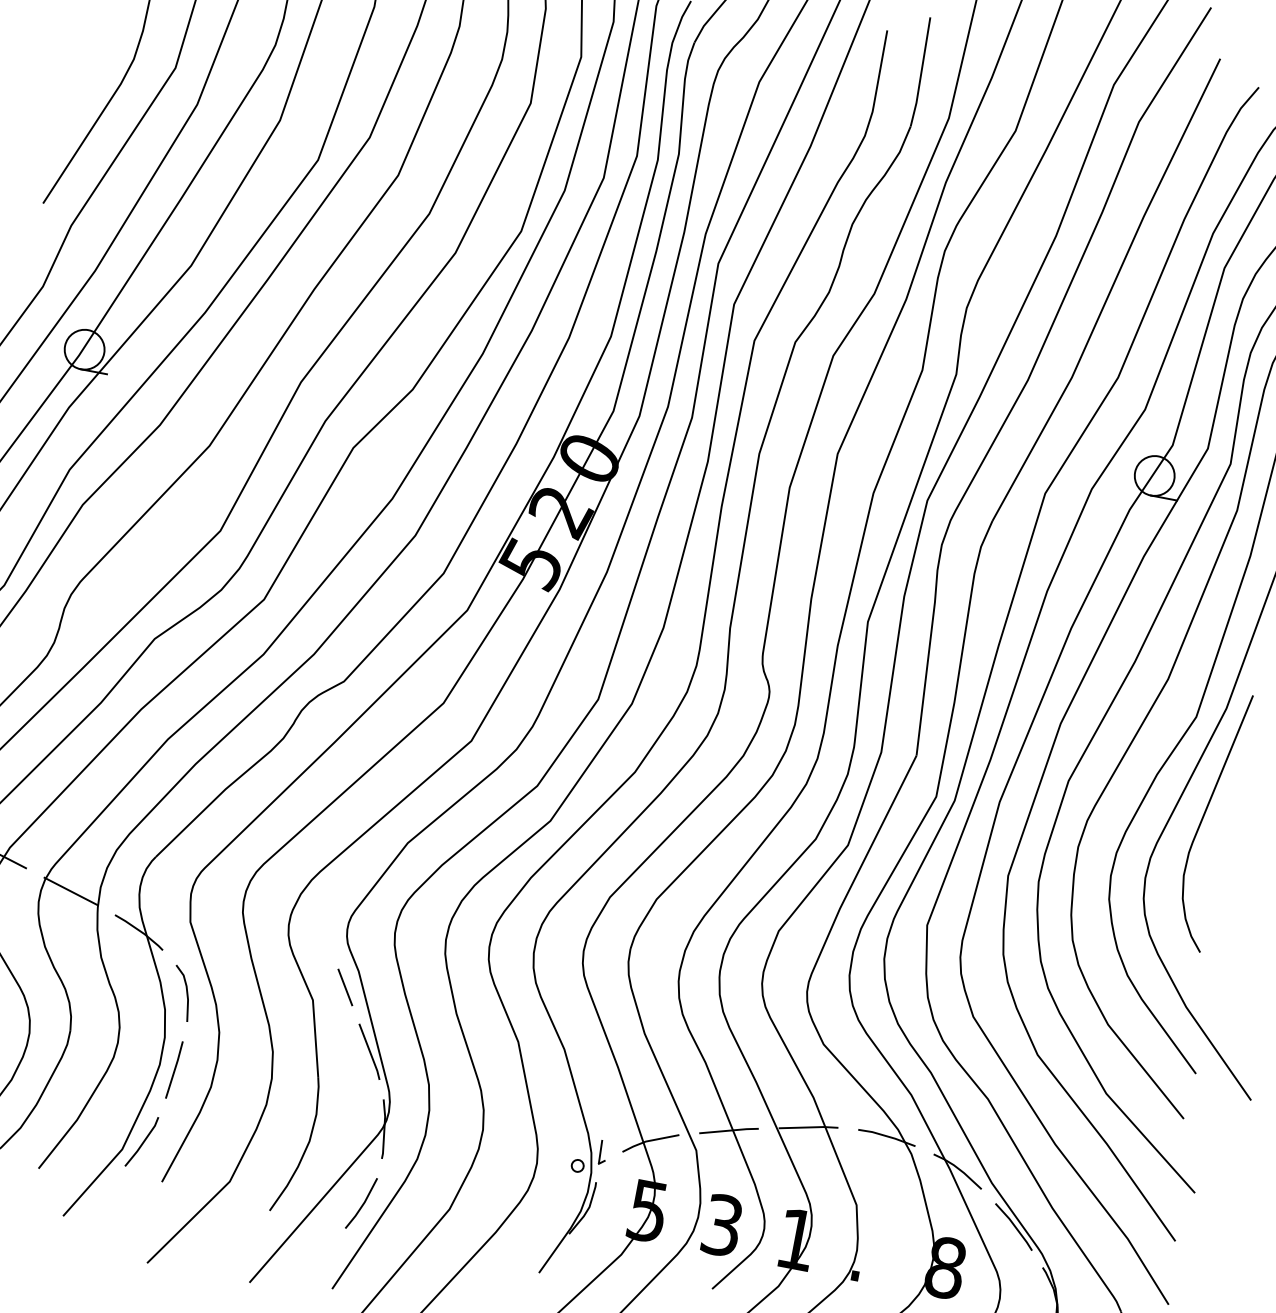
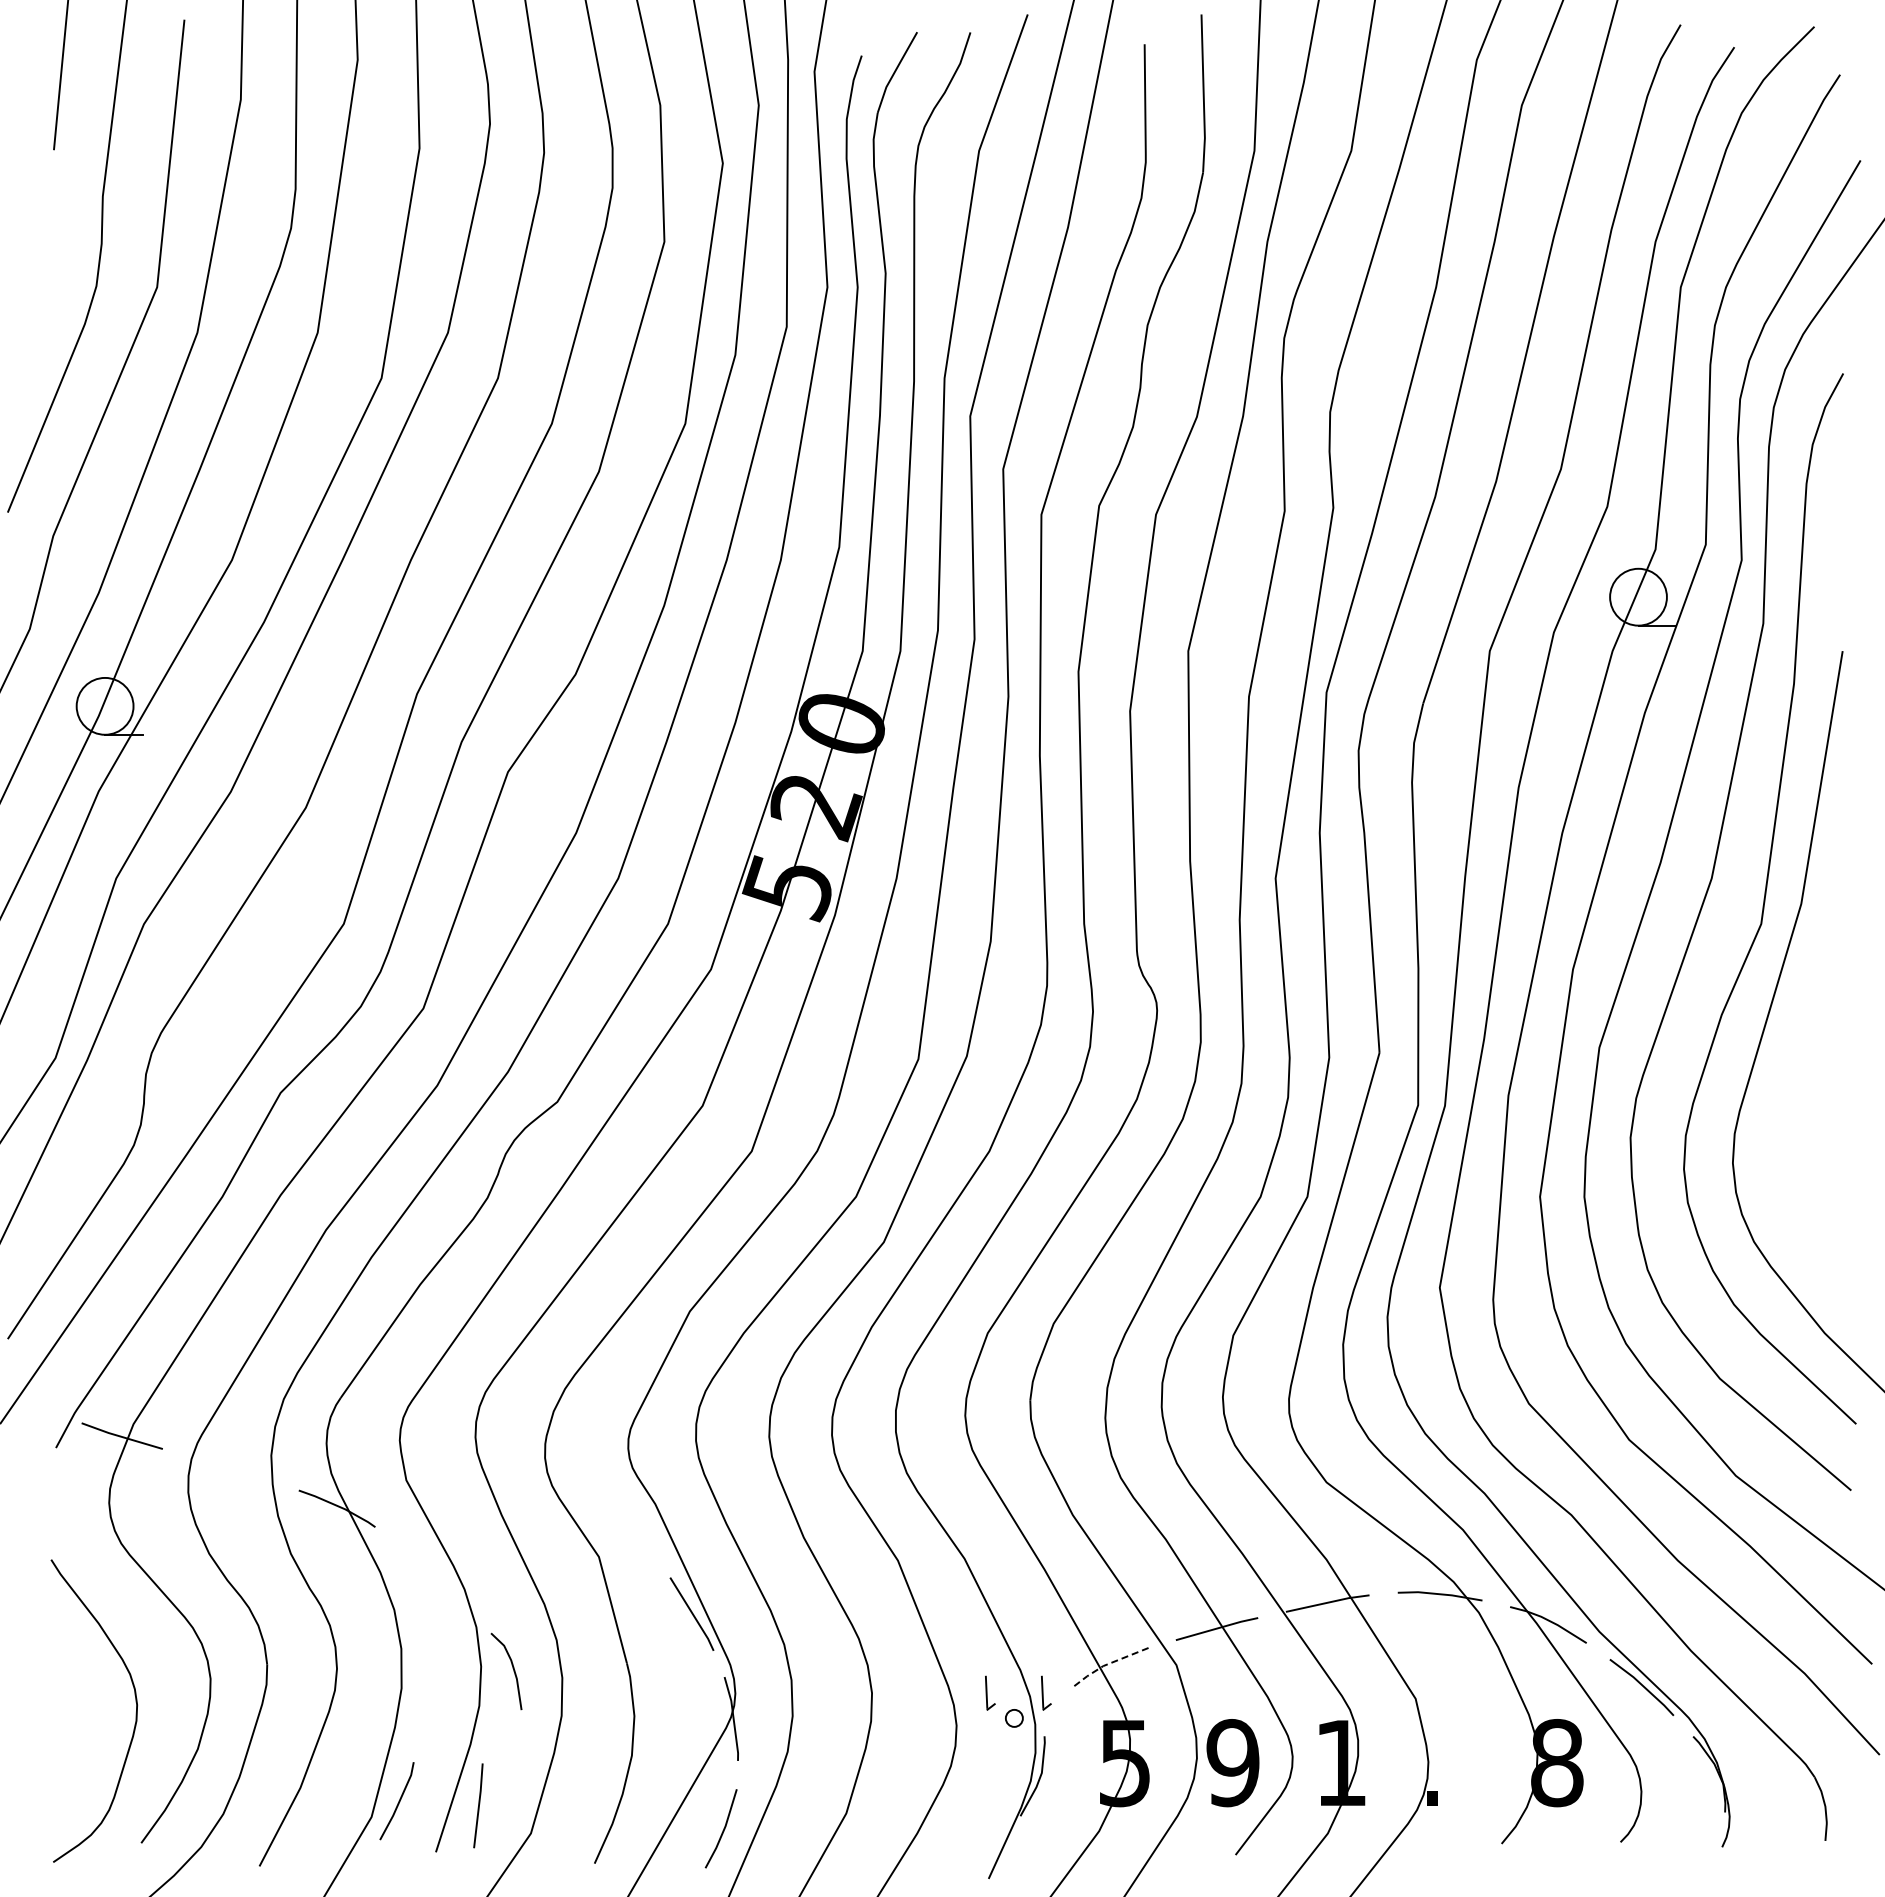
curve: (1203, 818) -> (1798, 1063), removed
line: (70, 891) -> (230, 1469), removed
line: (345, 987) -> (640, 1530), removed
line: (186, 992) -> (512, 1668), moved
line: (174, 1069) -> (478, 1805), moved
line: (648, 1140) -> (1106, 1664), solid -> dashed
part: (564, 1144) -> (990, 1692), added
text: (722, 1225) -> (1232, 1763), 3 -> 9

